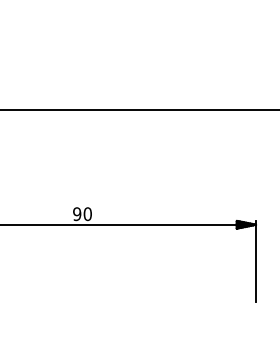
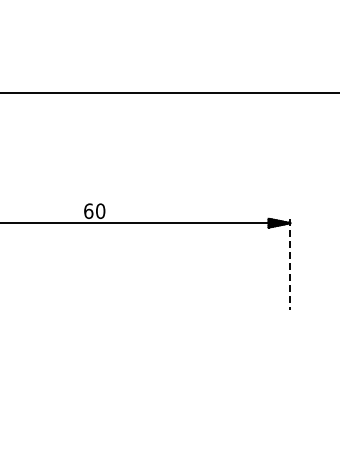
text: (77, 214) -> (88, 211), 90 -> 60
line: (256, 261) -> (290, 264), solid -> dashed

